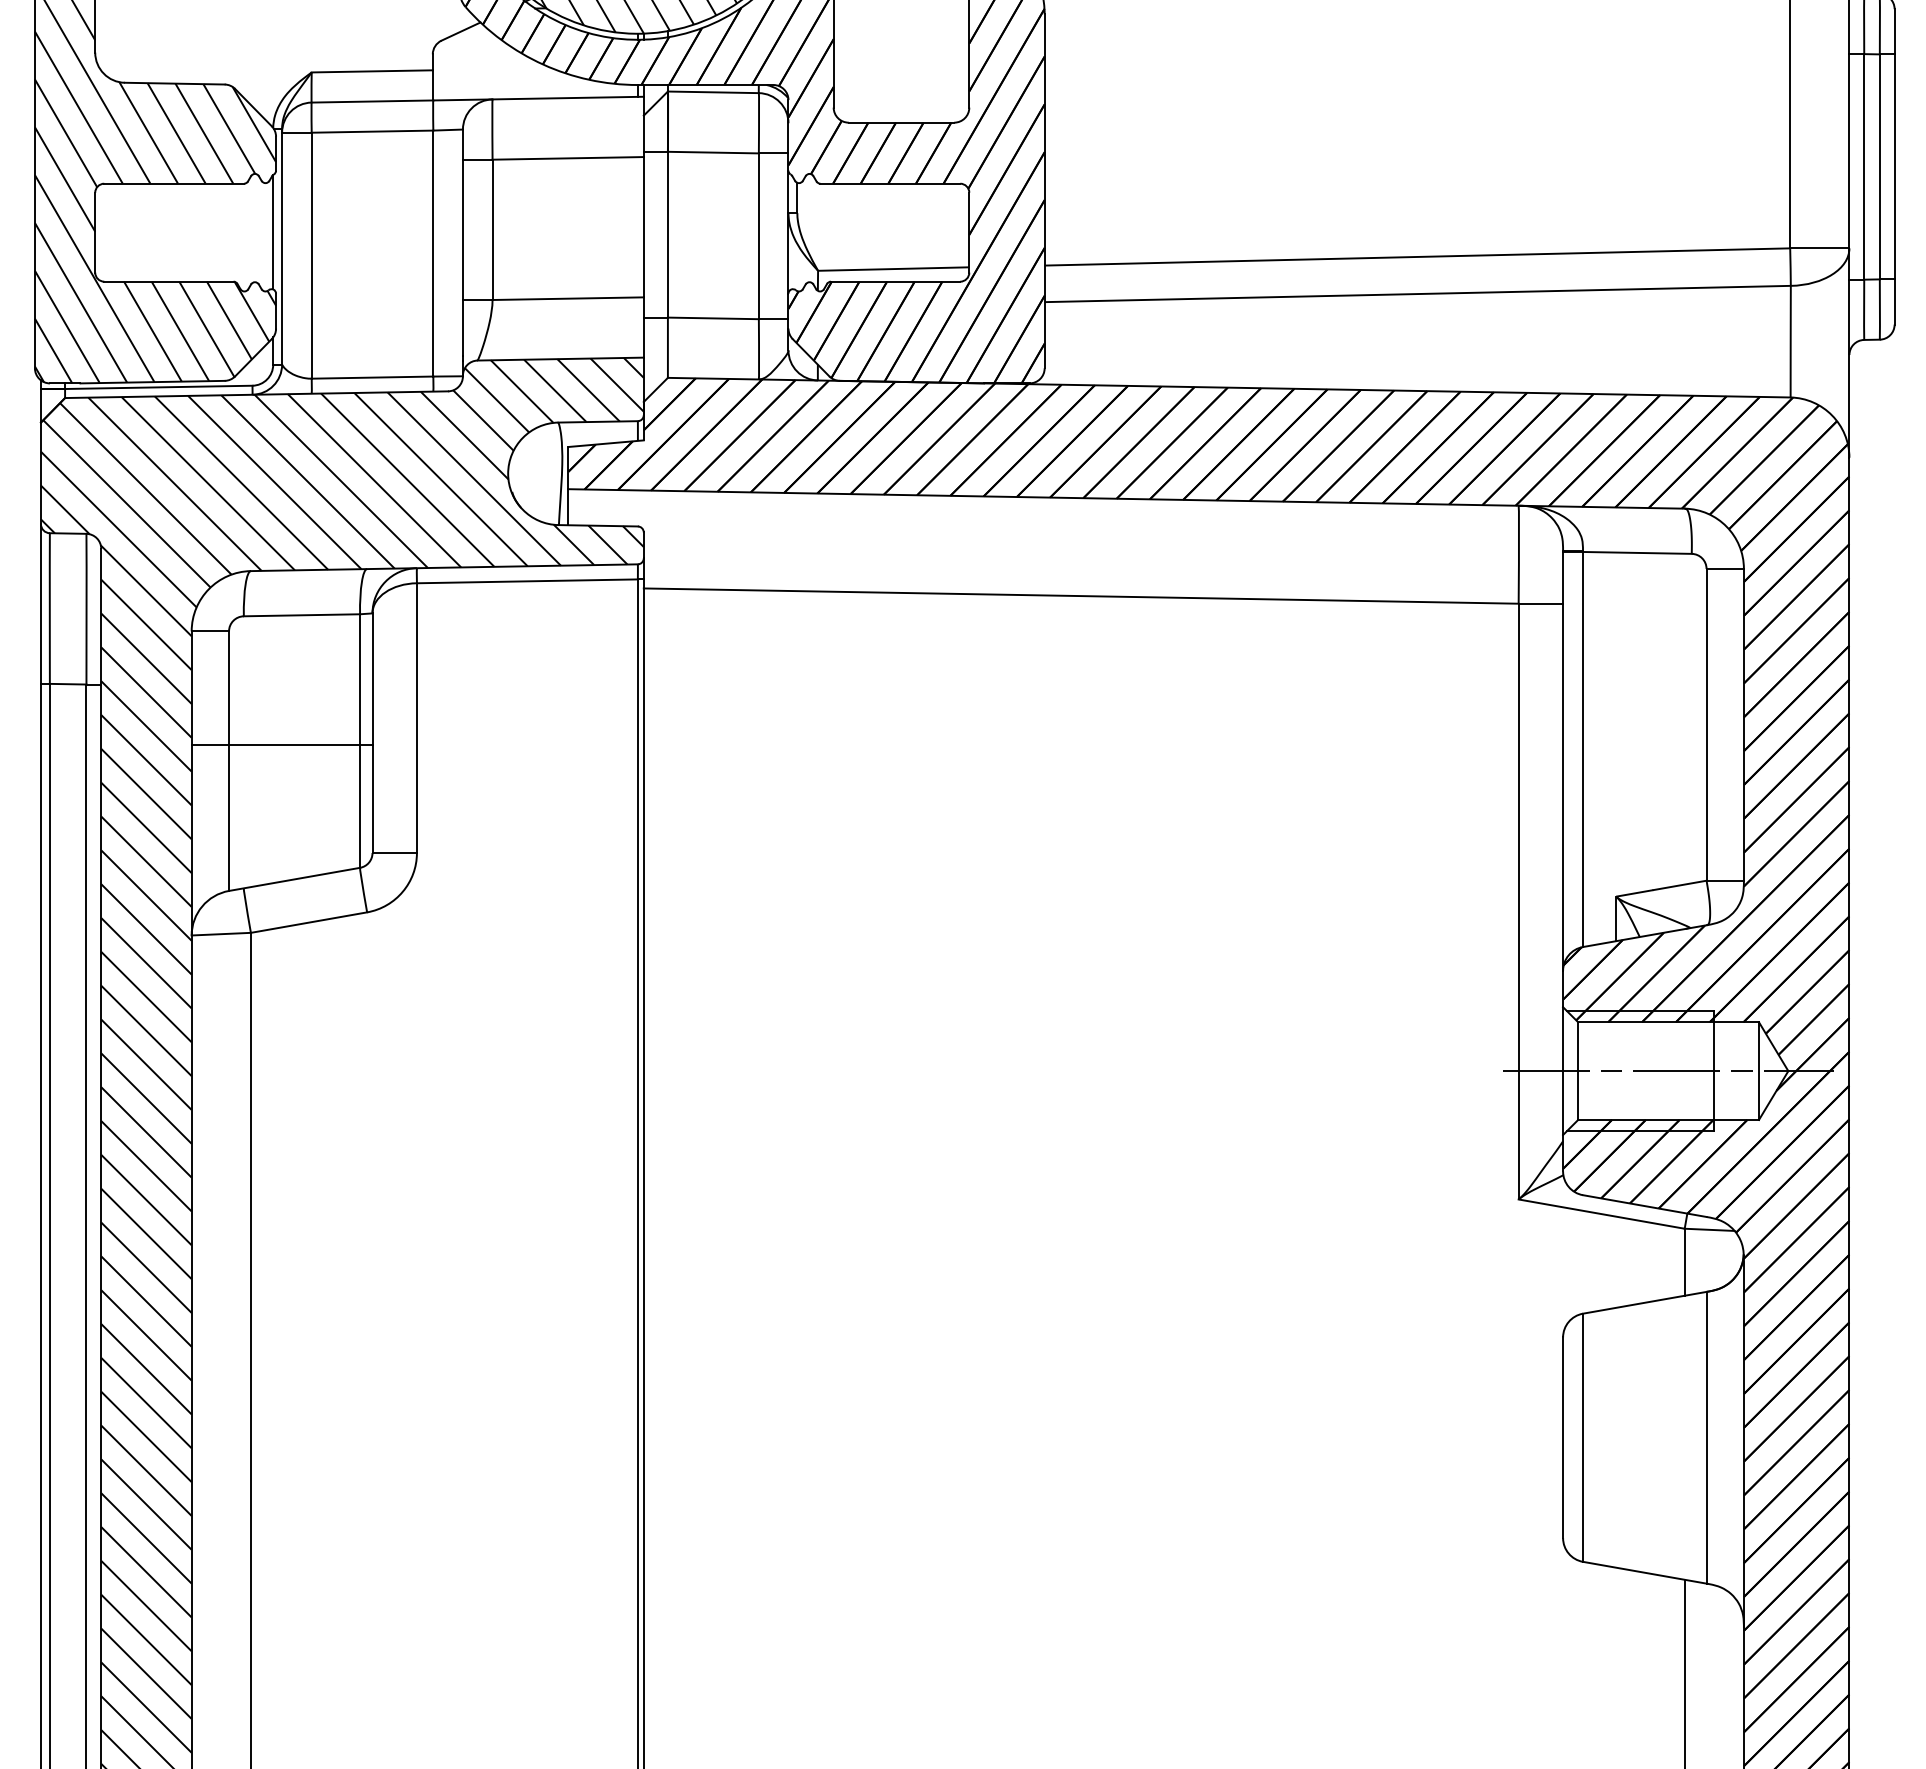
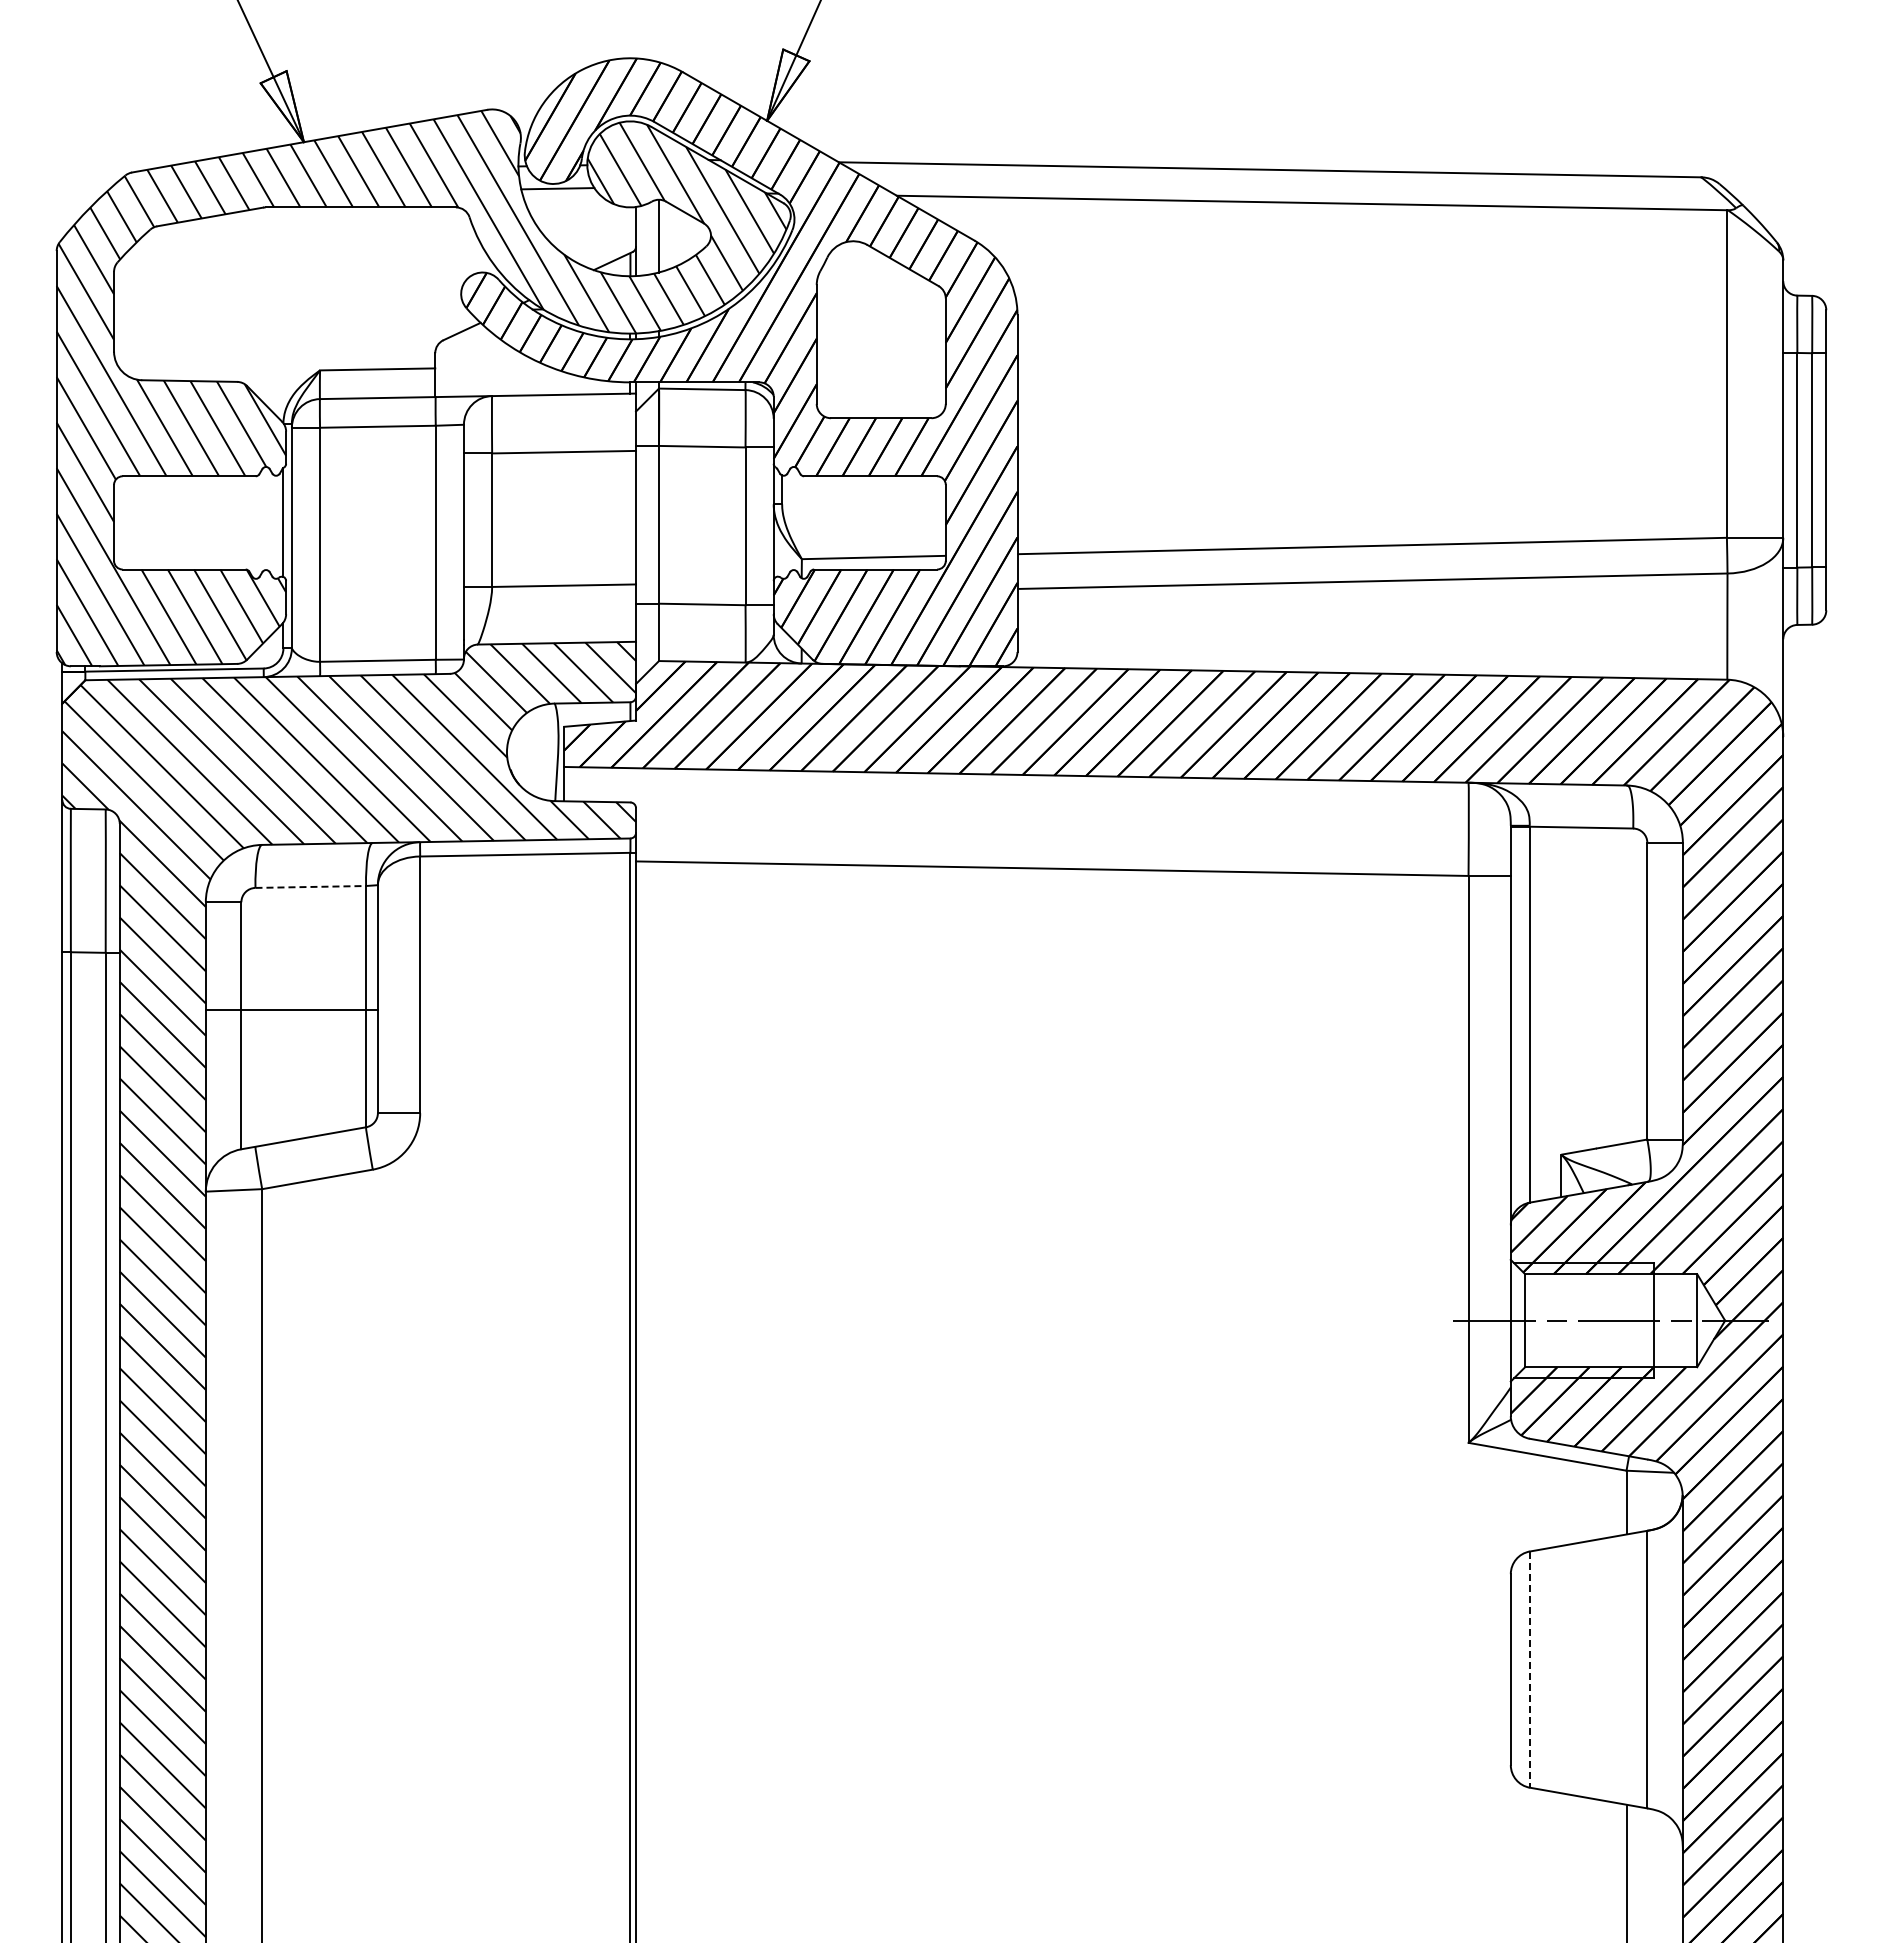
line: (302, 614) -> (311, 886), solid -> dashed
line: (1582, 1438) -> (1529, 1670), solid -> dashed

